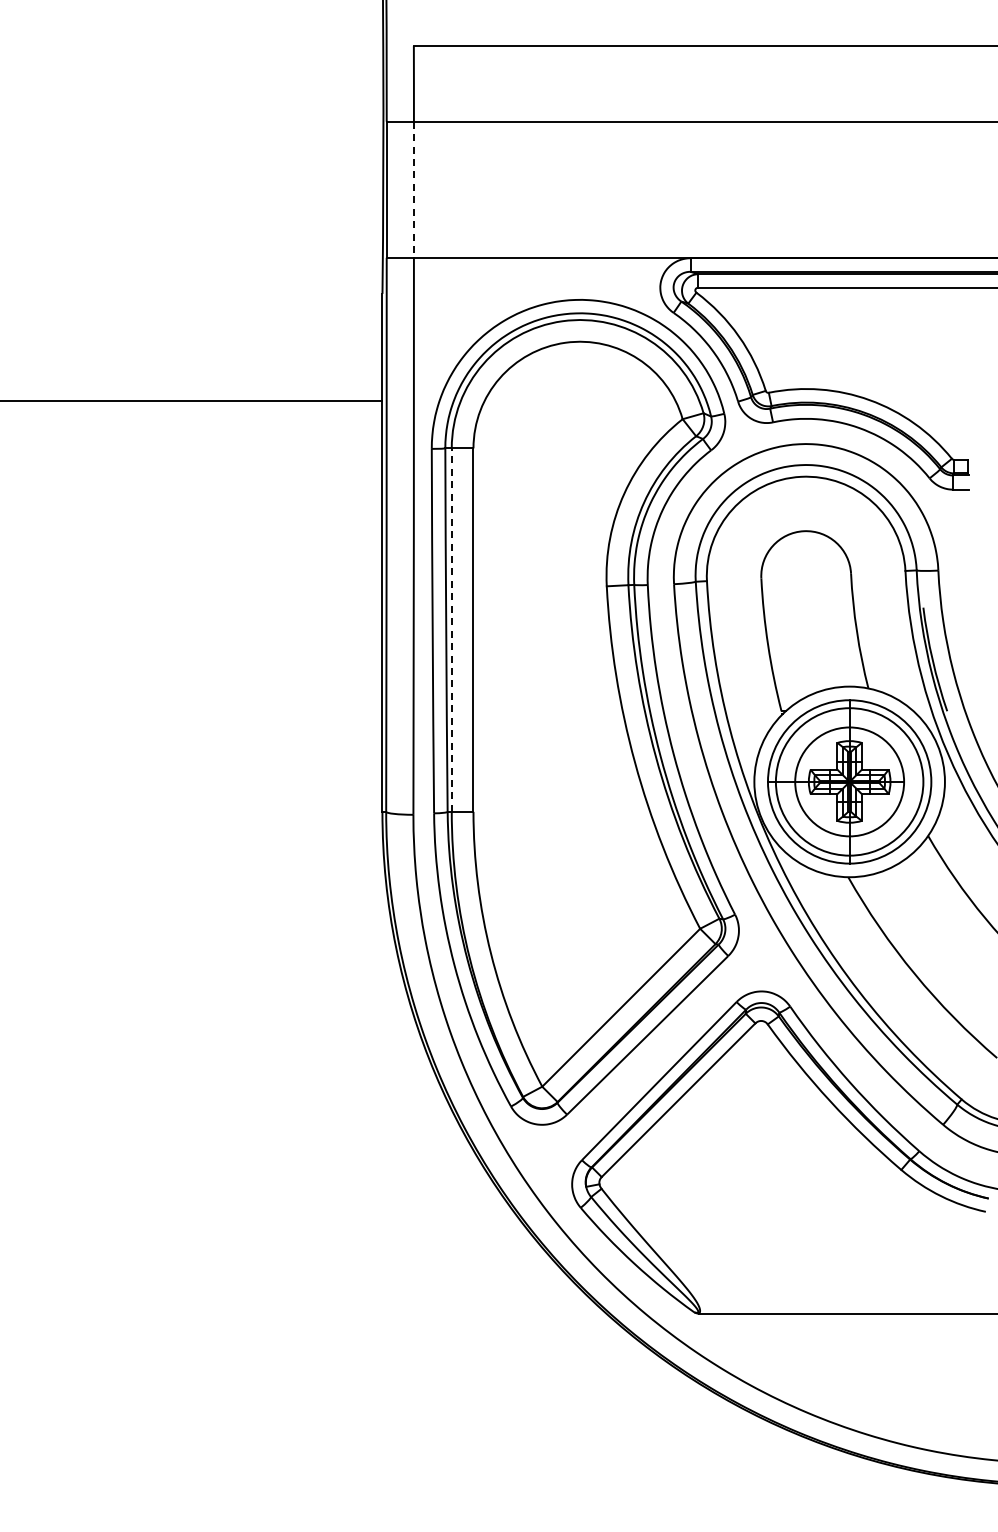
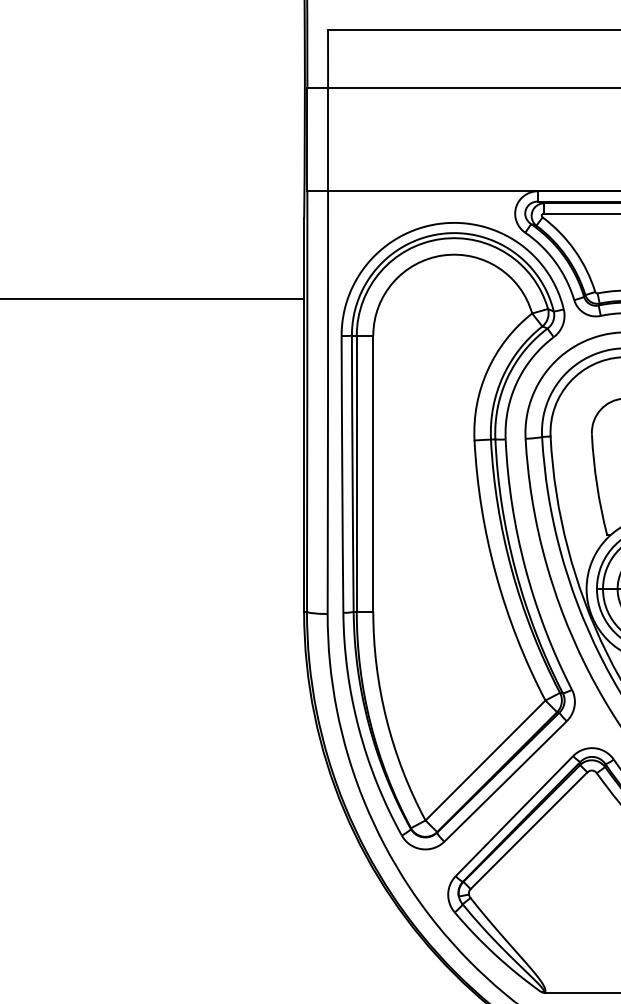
line: (413, 190) -> (327, 139), dashed -> solid
line: (451, 630) -> (356, 473), dashed -> solid

